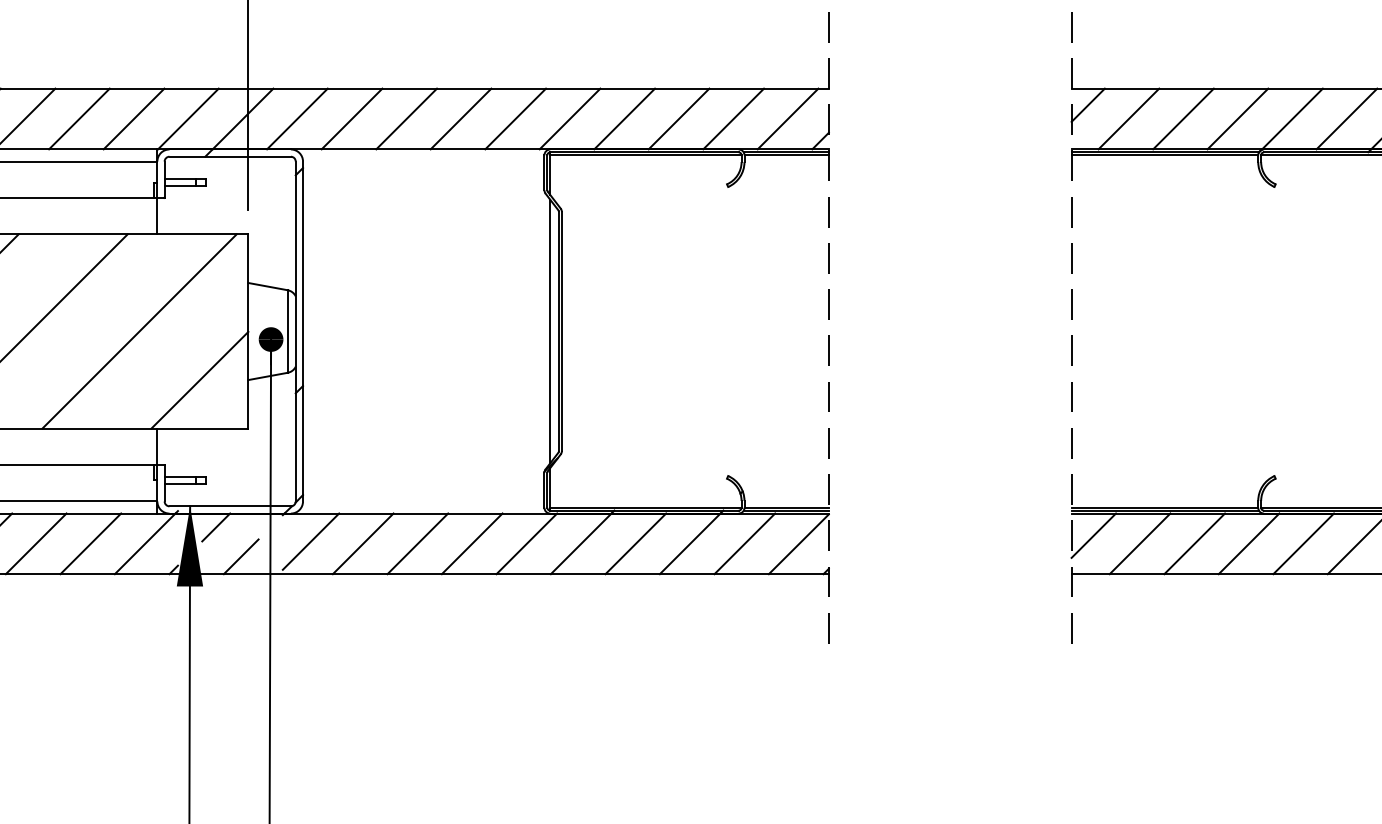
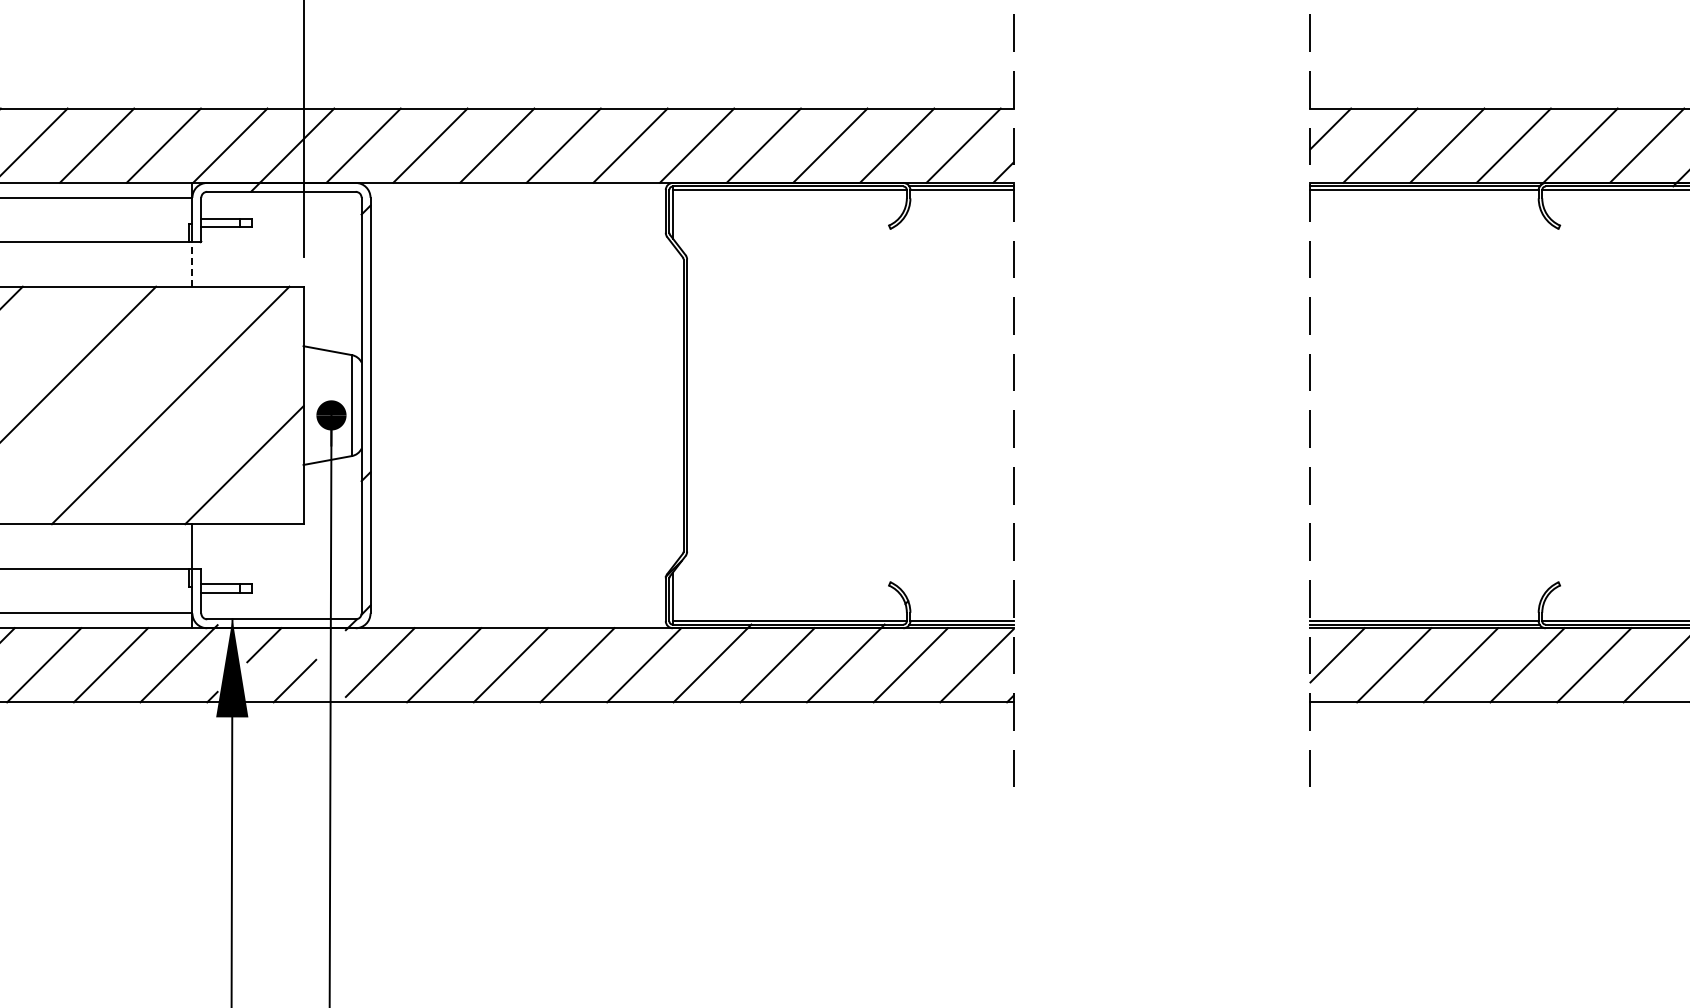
line: (157, 216) -> (192, 264), solid -> dashed
line: (549, 331) -> (672, 405), removed

